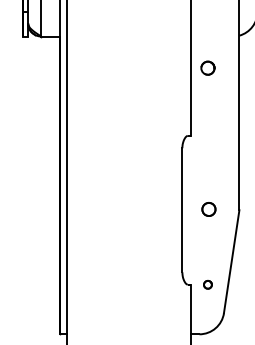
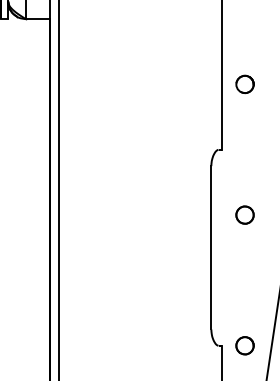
circle: (207, 67) -> (244, 83), moved
circle: (208, 209) -> (244, 215), moved
circle: (207, 284) -> (244, 345), size x1.67

